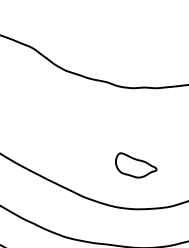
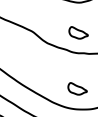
part: (130, 43) -> (78, 32), added

